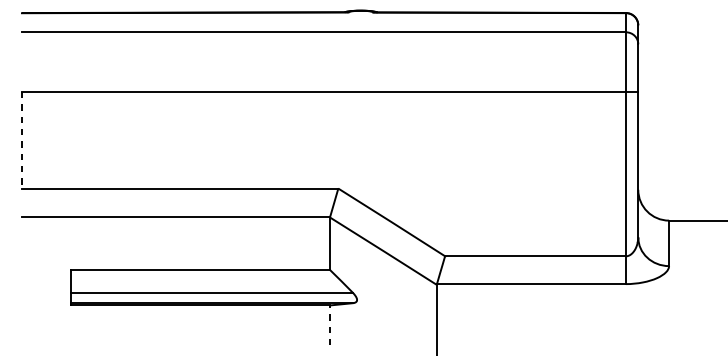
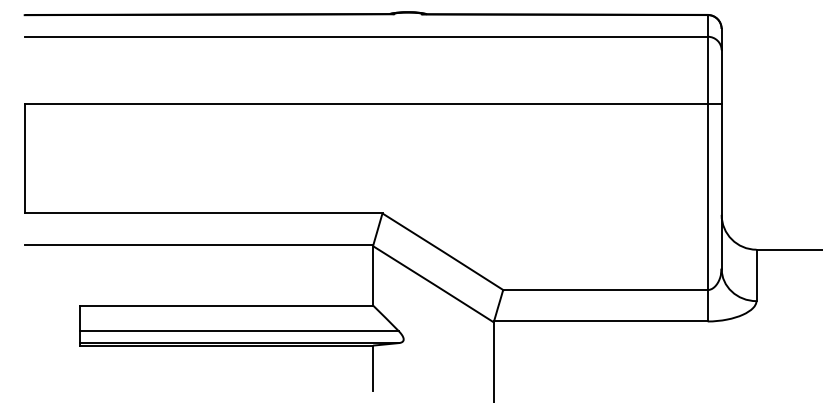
line: (21, 139) -> (24, 158), dashed -> solid
line: (330, 325) -> (373, 368), dashed -> solid

